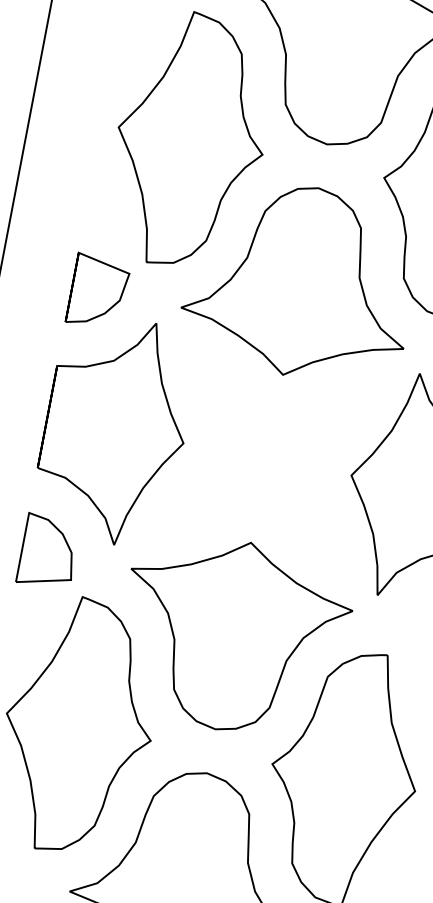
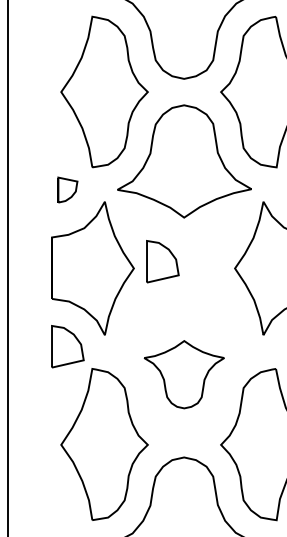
part: (98, 291) -> (67, 189), size x0.6
part: (233, 440) -> (162, 261), added
part: (233, 635) -> (184, 374), size x0.6

